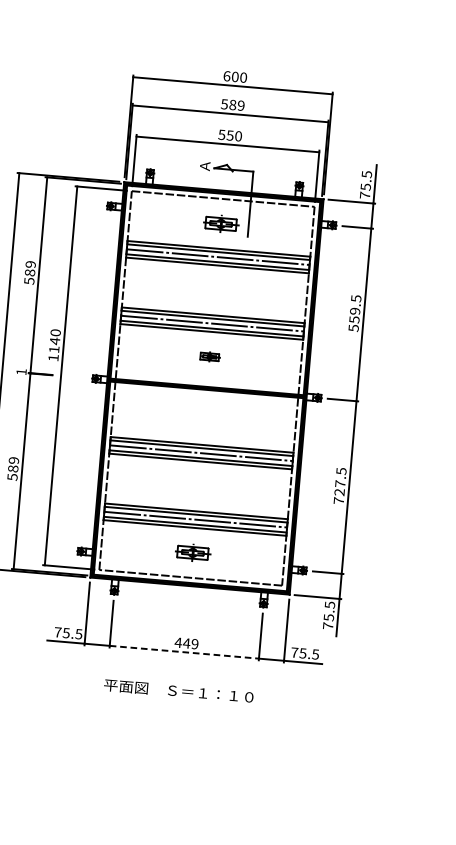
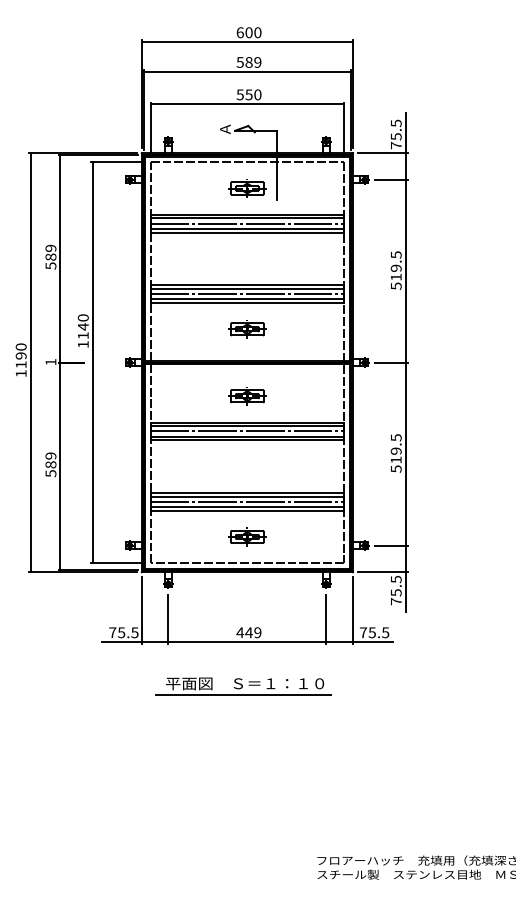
text: (354, 319) -> (396, 276), 559.5 -> 519.5
part: (209, 357) -> (247, 329), size x1.67
part: (204, 420) -> (247, 396), added
text: (338, 491) -> (395, 459), 727.5 -> 519.5
line: (184, 652) -> (247, 642), dashed -> solid
line: (176, 701) -> (243, 694), added

